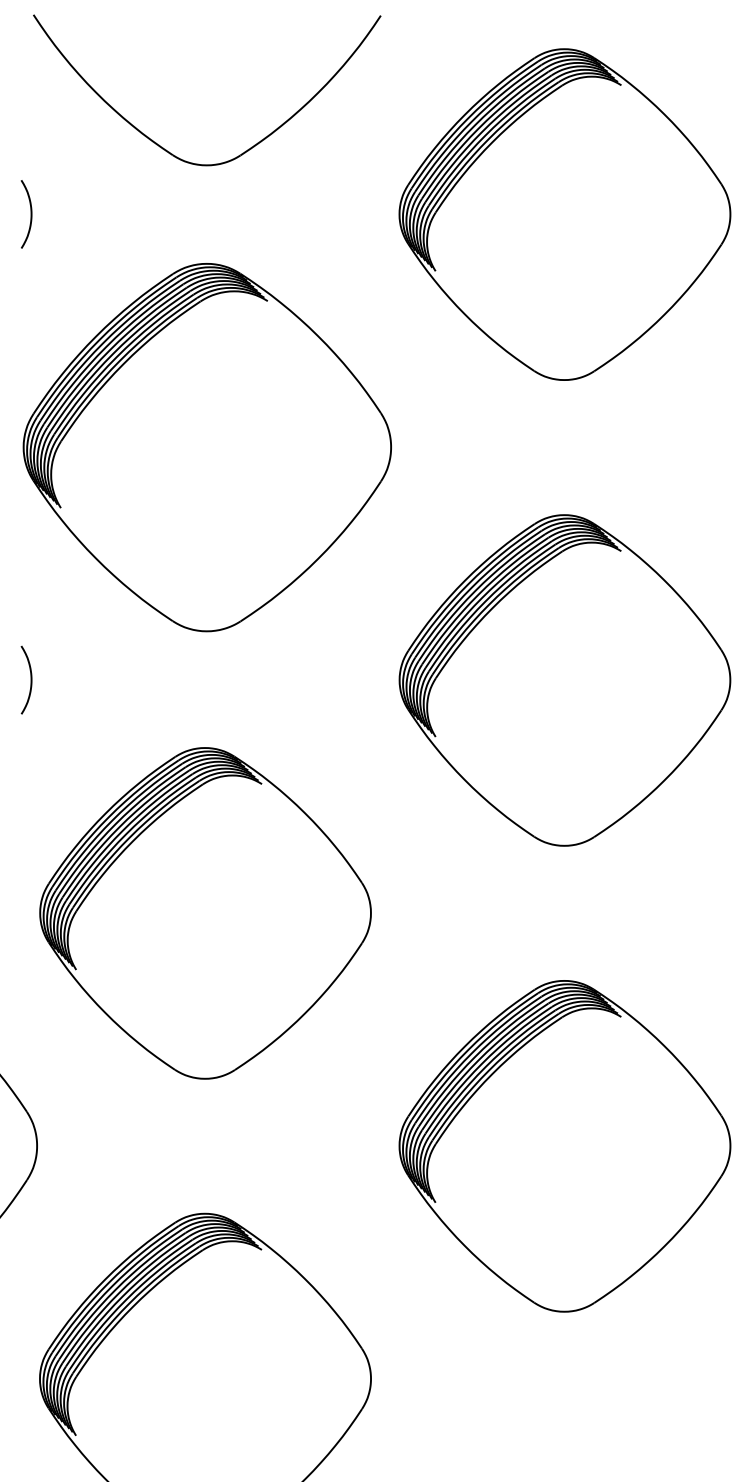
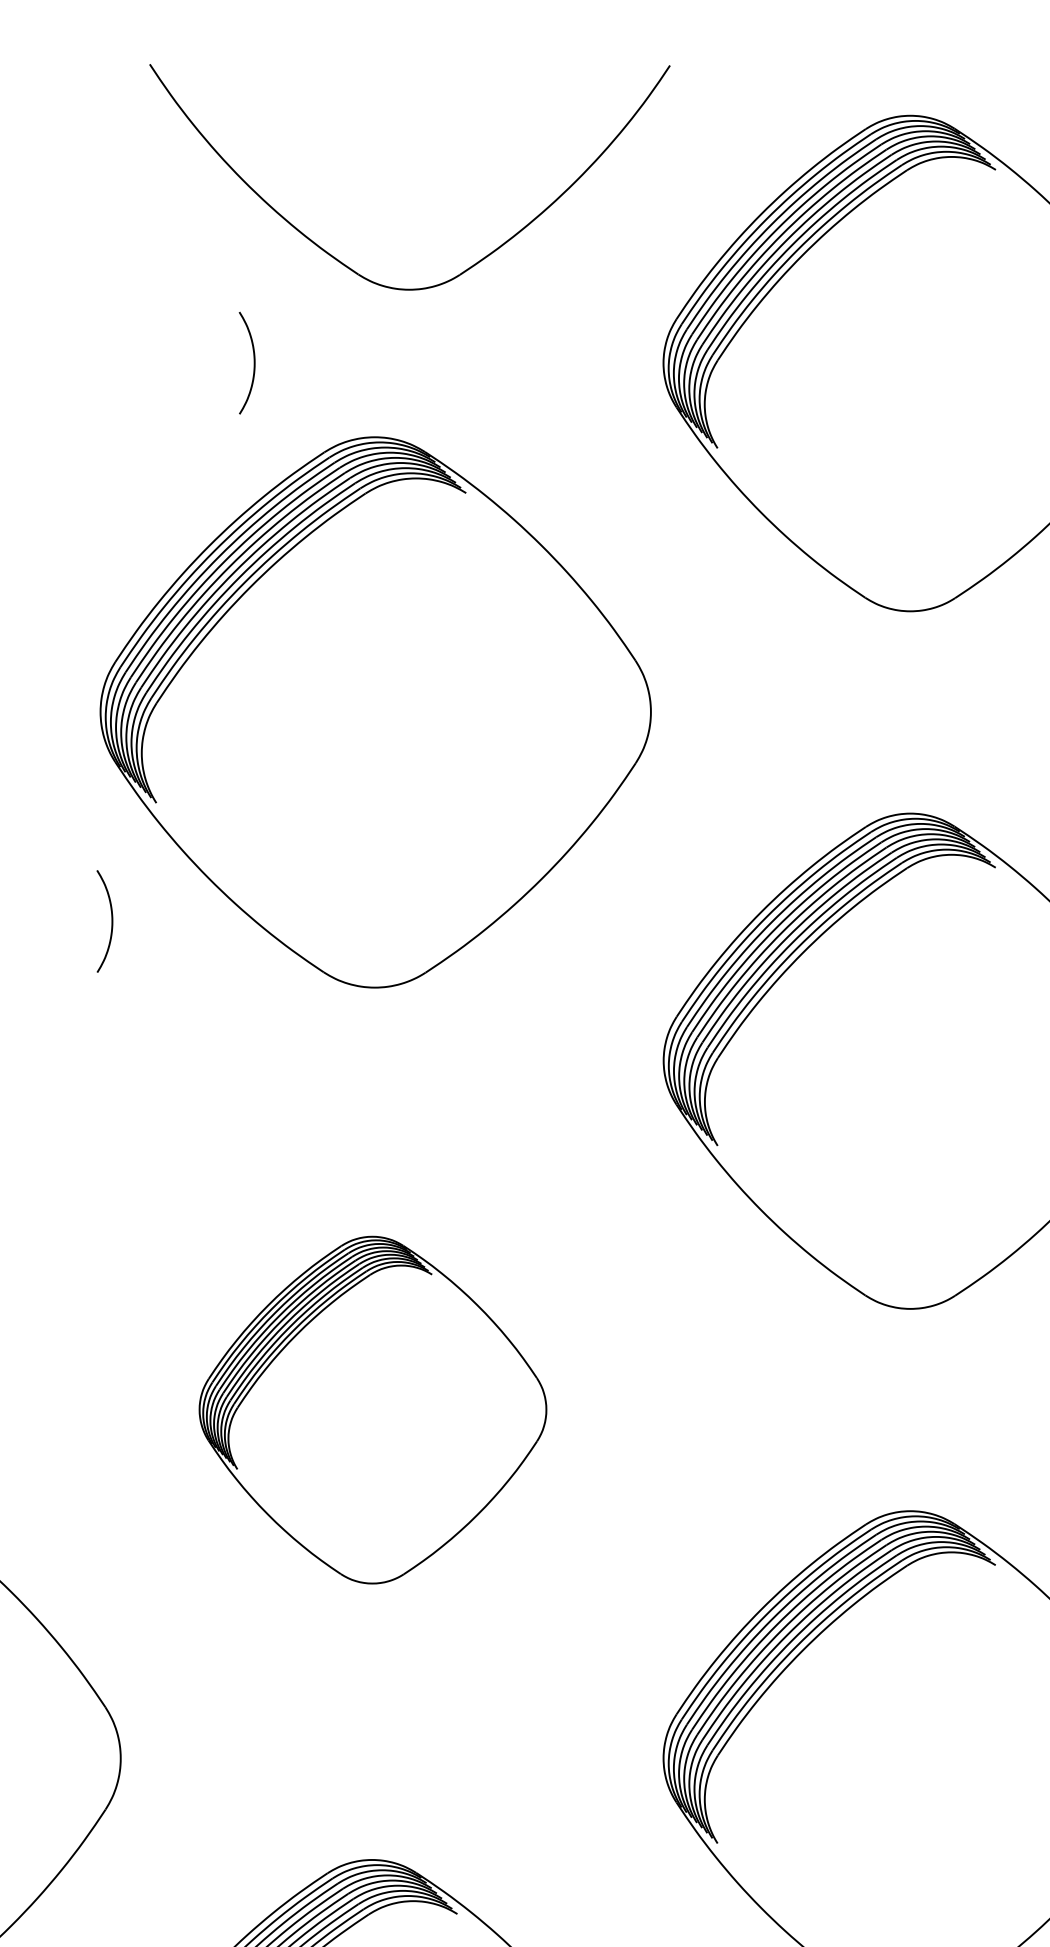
part: (251, 146) -> (476, 261), moved
curve: (30, 214) -> (253, 363), moved
curve: (30, 679) -> (110, 920), moved
part: (205, 913) -> (372, 1410), size x0.7

